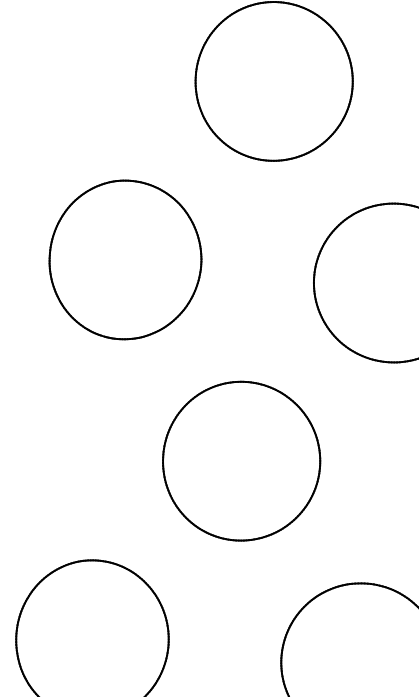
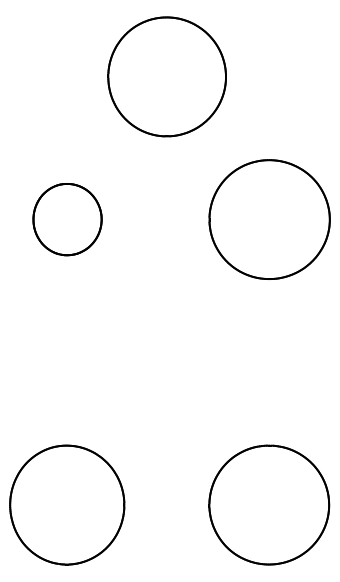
part: (125, 259) -> (67, 219), size x0.6
part: (240, 460) -> (166, 361), removed

